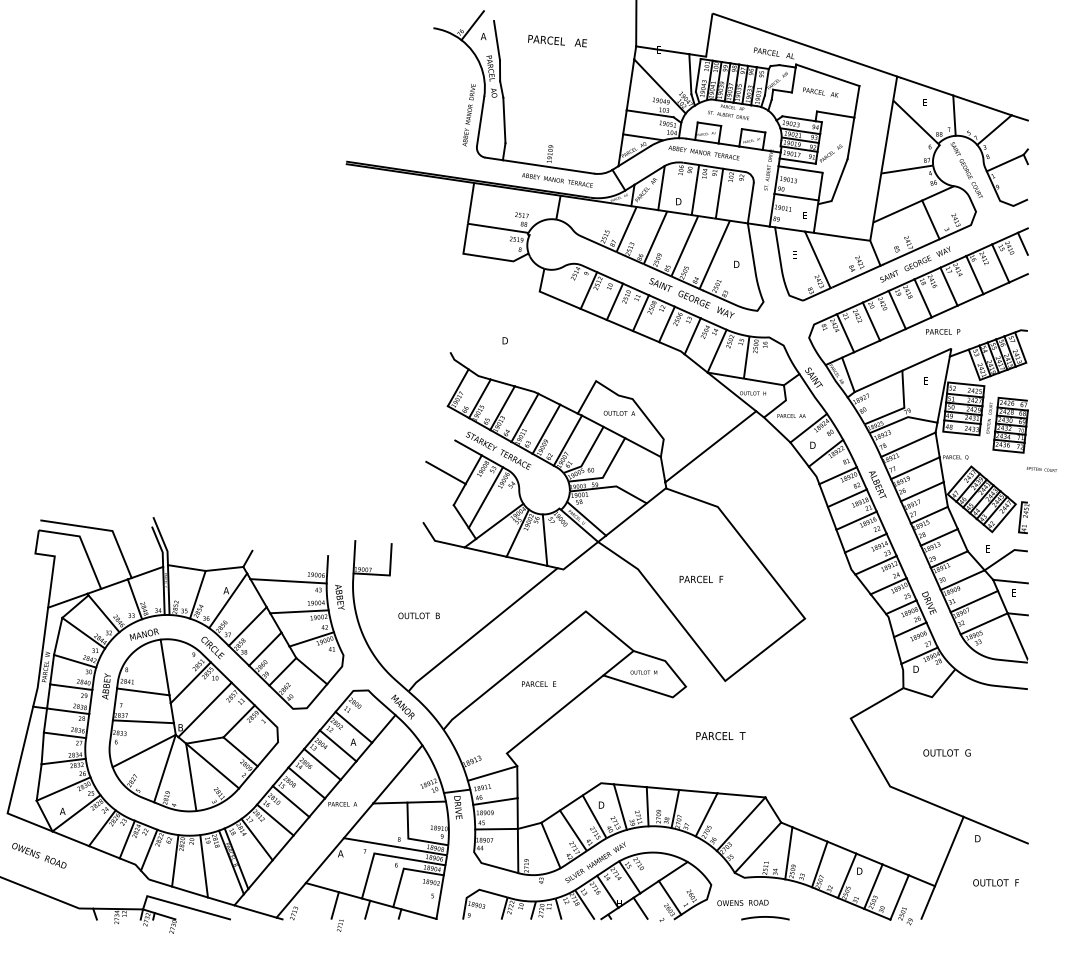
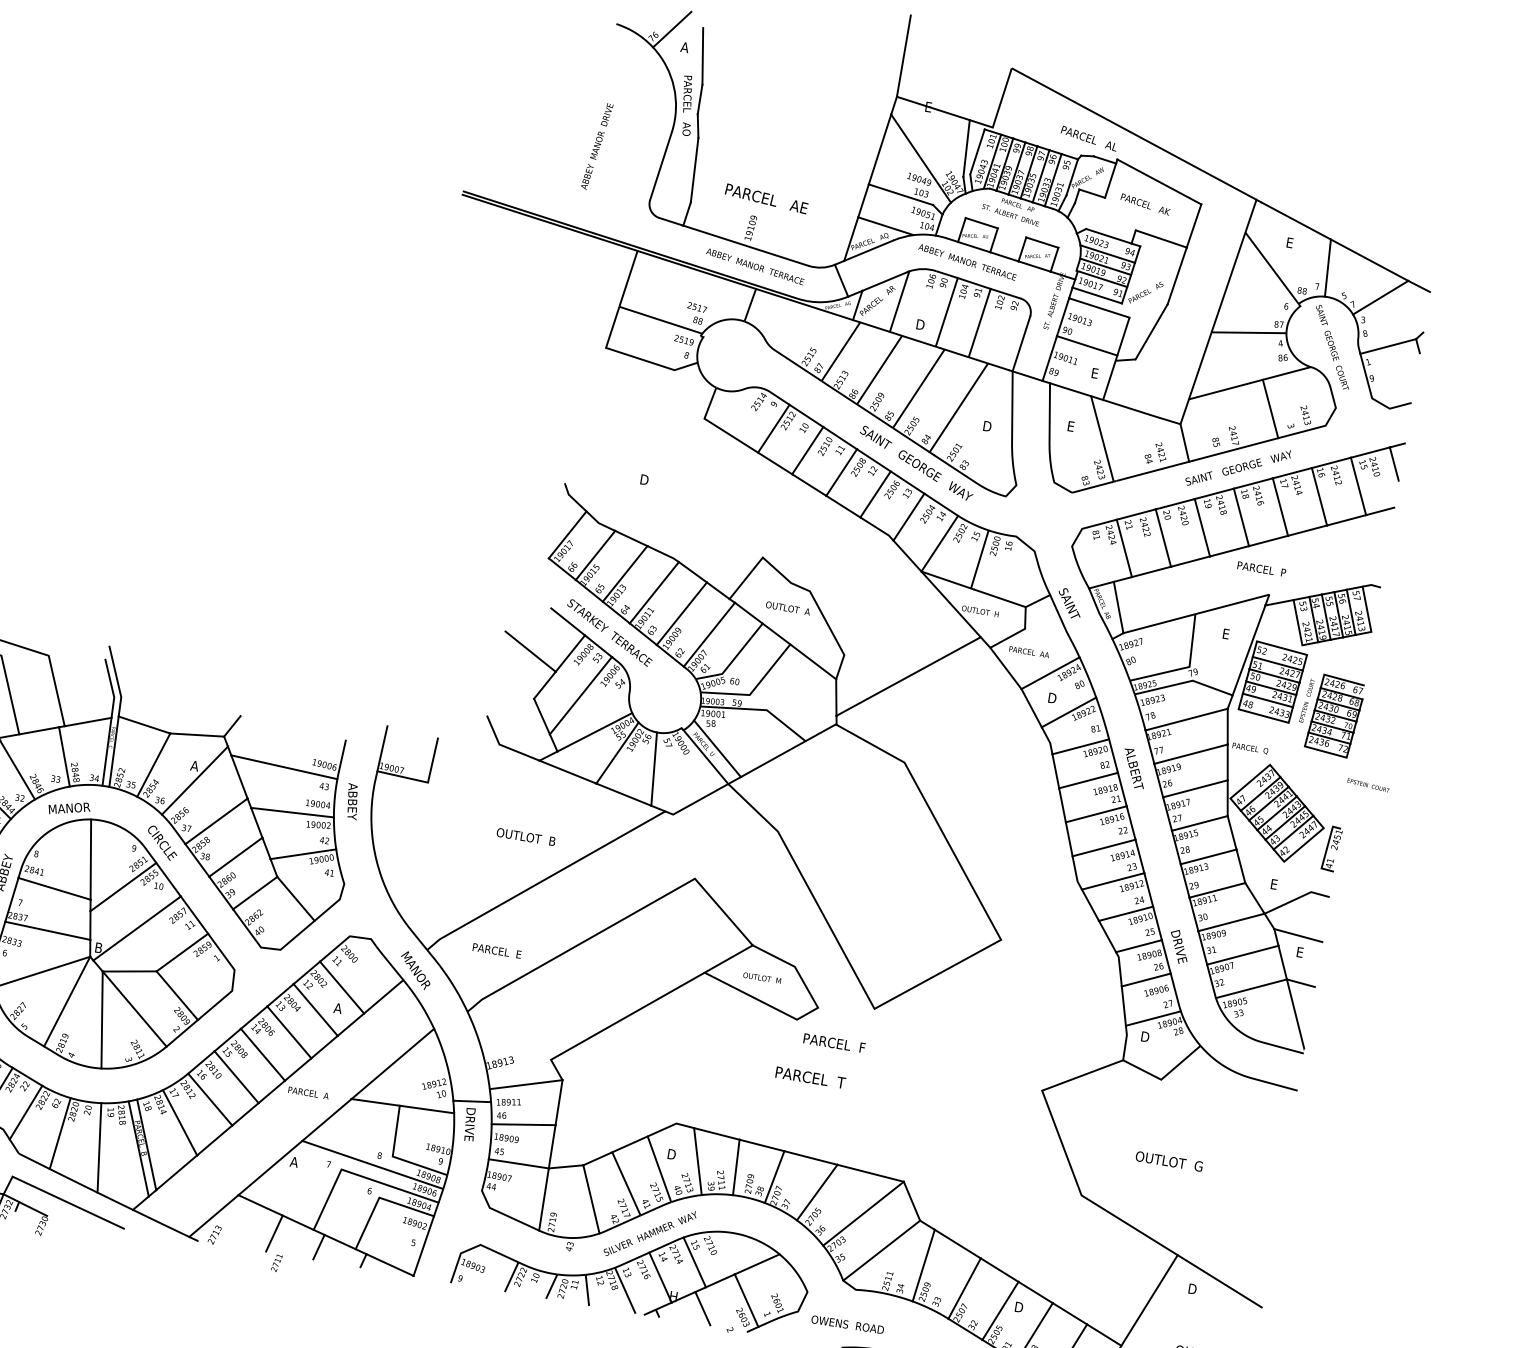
text: (557, 41) -> (766, 199), moved
text: (468, 115) -> (596, 146), moved
text: (701, 579) -> (834, 1043), moved
text: (418, 615) -> (525, 836), moved
text: (539, 683) -> (497, 950), moved
text: (720, 736) -> (809, 1078), moved

